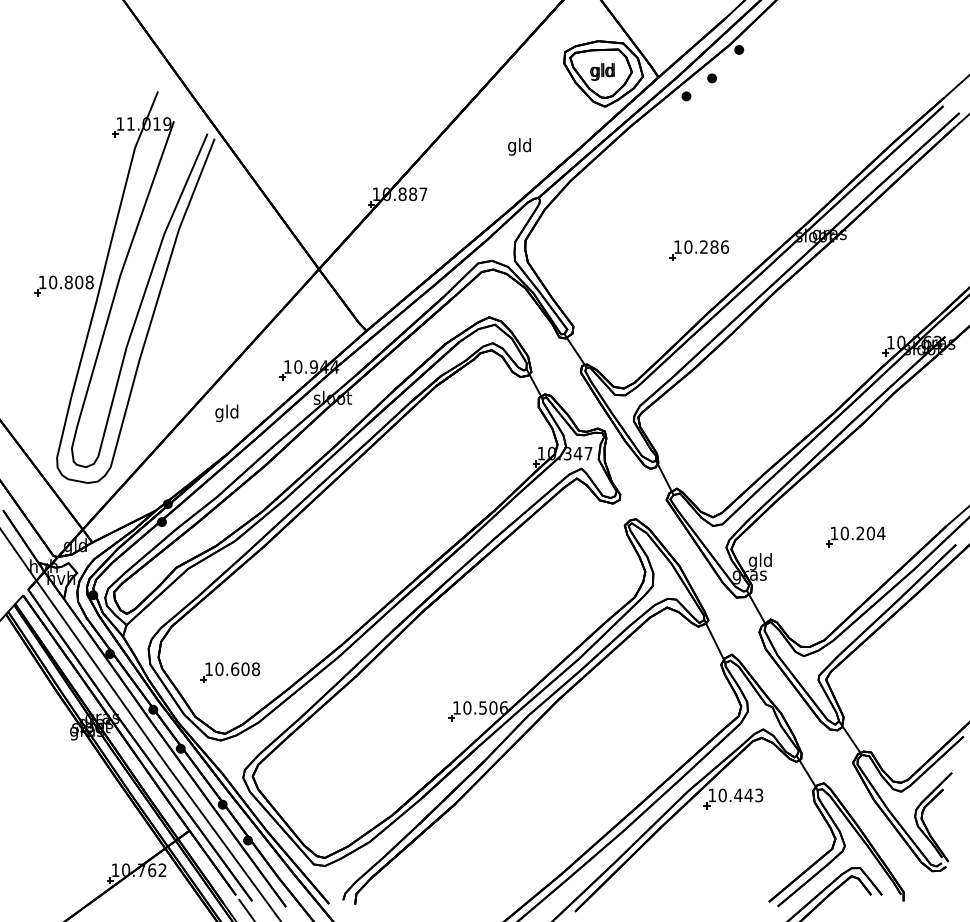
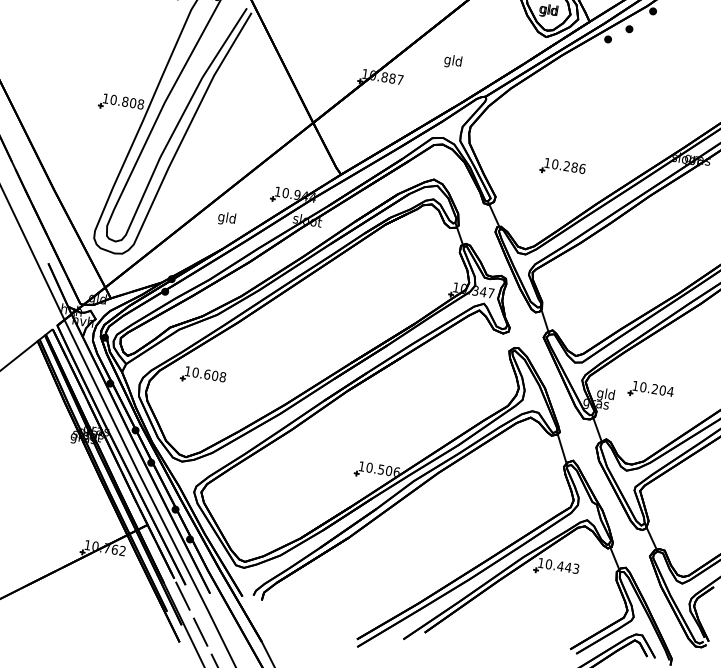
text: (519, 146) -> (453, 61), moved
part: (699, 250) -> (563, 168), moved
part: (855, 536) -> (650, 390), moved
part: (229, 672) -> (202, 376), moved

